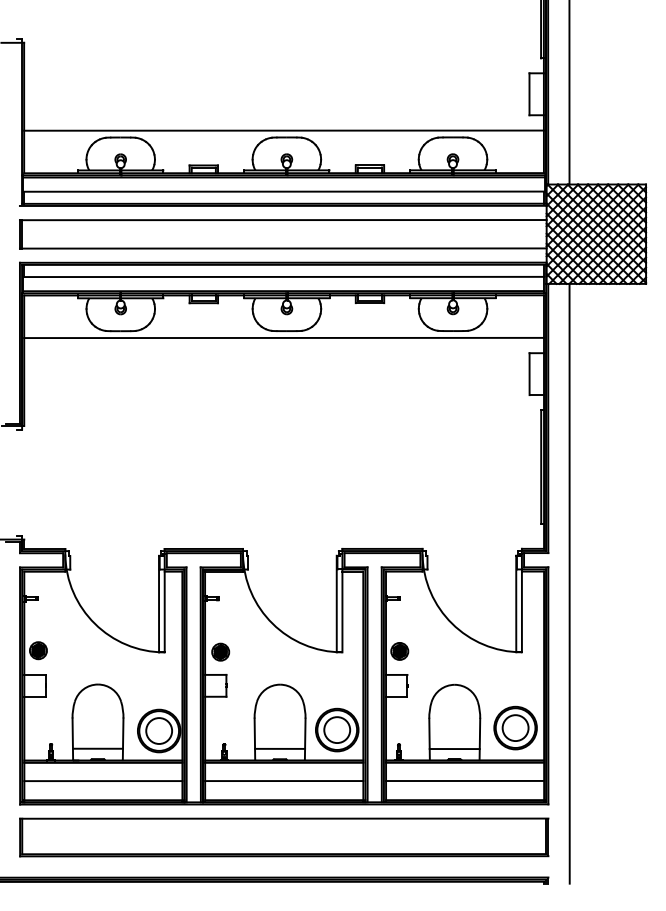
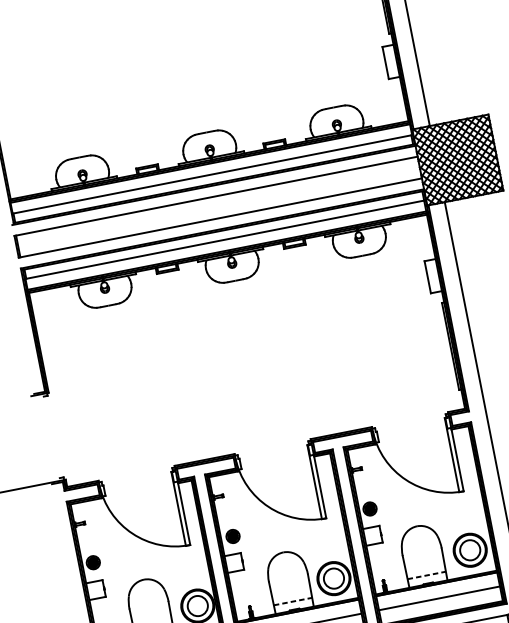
line: (283, 130) -> (202, 127), removed
line: (284, 337) -> (234, 285), removed
line: (280, 748) -> (293, 601), solid -> dashed
line: (455, 749) -> (427, 575), solid -> dashed

